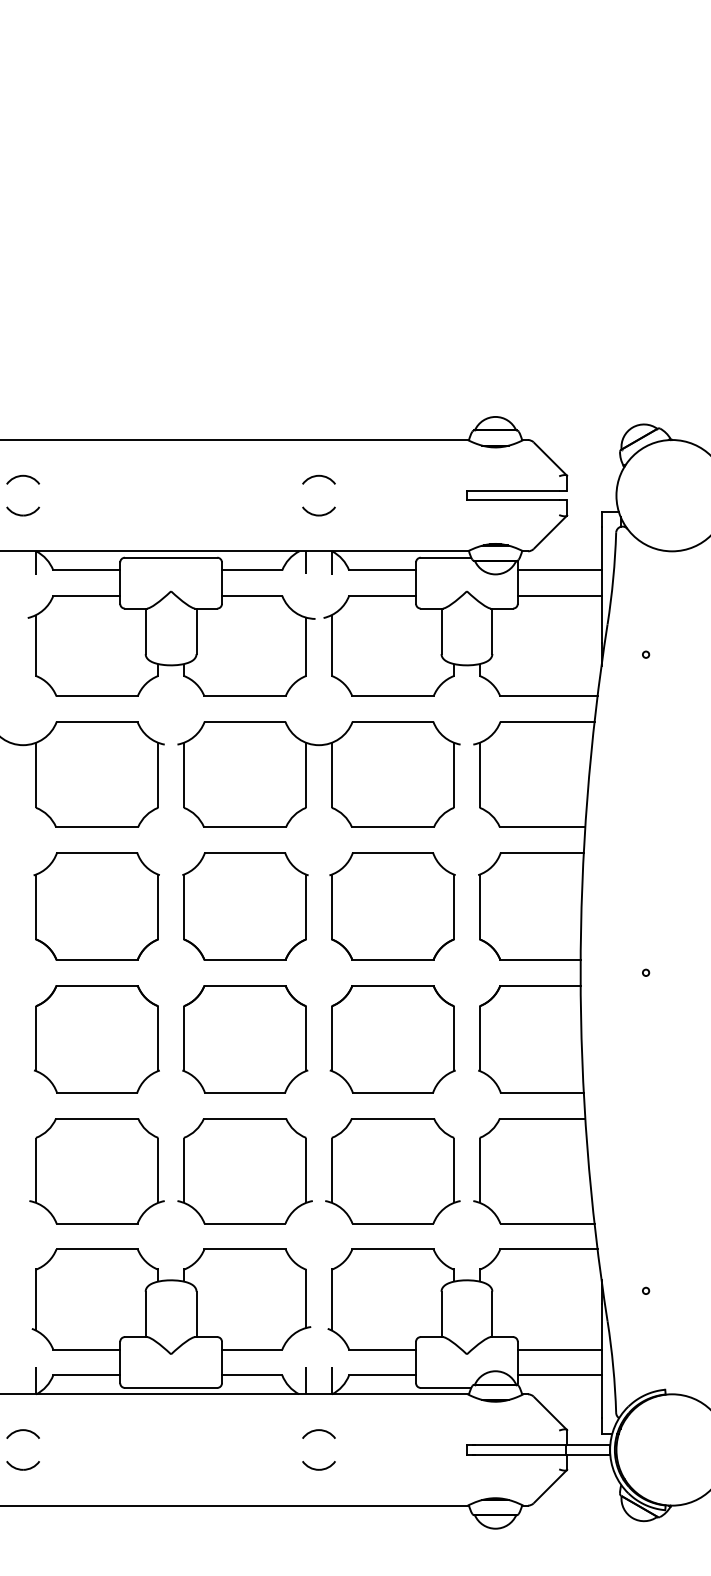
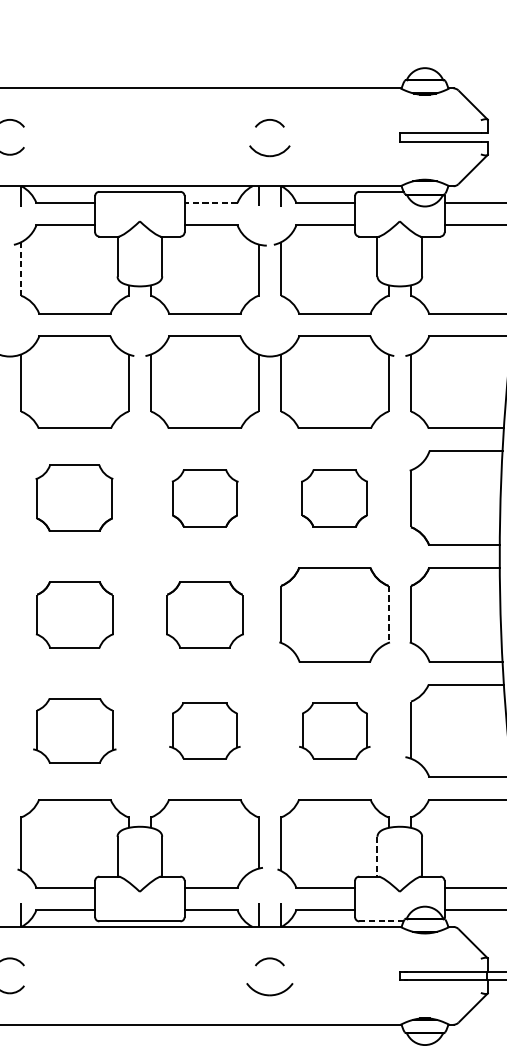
part: (318, 511) -> (269, 151), size x1.4
line: (251, 570) -> (210, 203), solid -> dashed
line: (35, 645) -> (20, 268), solid -> dashed
part: (96, 906) -> (74, 498), size x0.7
part: (245, 906) -> (205, 498), size x0.6
part: (392, 906) -> (334, 498), size x0.6
line: (454, 1038) -> (388, 614), solid -> dashed
part: (96, 1039) -> (74, 615), size x0.7
part: (245, 1039) -> (205, 615), size x0.7
part: (96, 1171) -> (74, 731), size x0.7
part: (244, 1171) -> (204, 731), size x0.6
part: (392, 1171) -> (334, 731), size x0.6
line: (441, 1314) -> (377, 856), solid -> dashed
line: (446, 1387) -> (381, 920), solid -> dashed
part: (318, 1465) -> (269, 989), size x1.6

